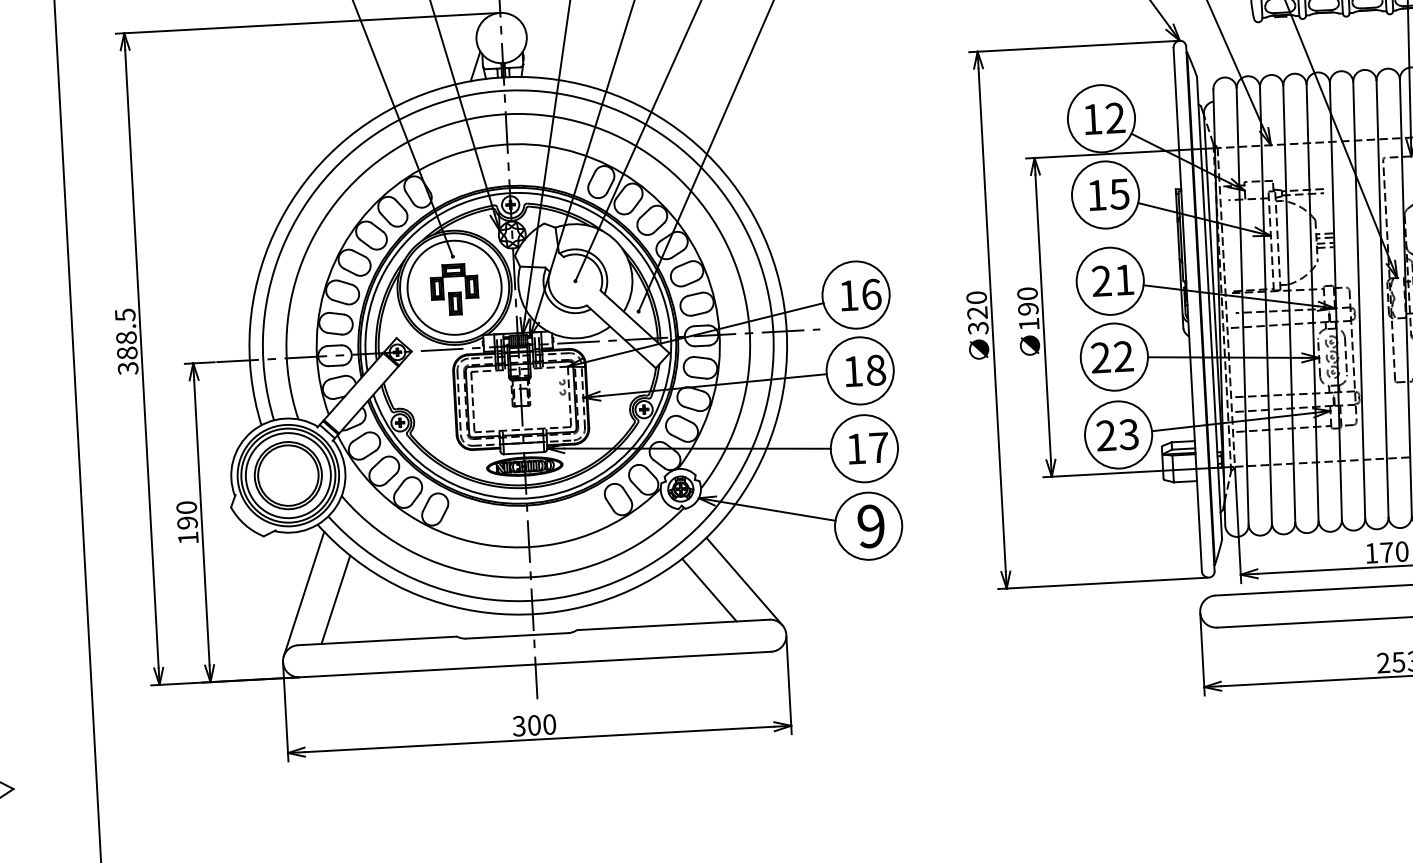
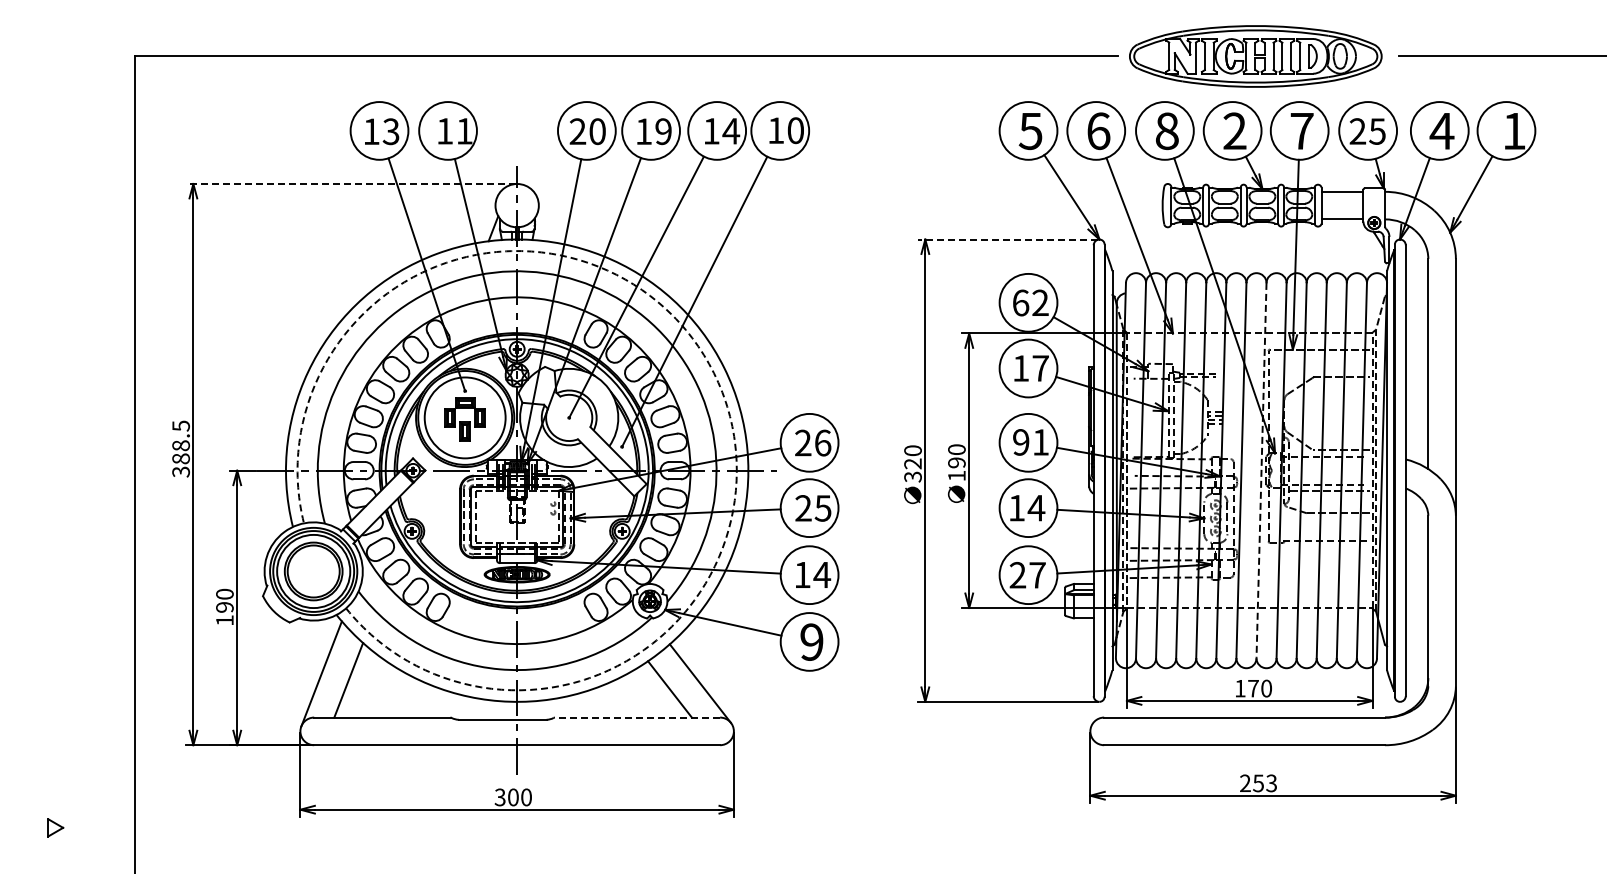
line: (306, 22) -> (350, 183), solid -> dashed
line: (1074, 46) -> (1008, 239), solid -> dashed
text: (1093, 118) -> (1021, 302), 12 -> 62
text: (1119, 194) -> (1040, 368), 15 -> 17
arc: (740, 220) -> (713, 373), solid -> dashed
text: (1102, 281) -> (1021, 442), 21 -> 91
text: (848, 295) -> (803, 442), 16 -> 26
line: (1382, 298) -> (1261, 470), solid -> dashed
text: (1111, 356) -> (1026, 507), 22 -> 14
text: (864, 371) -> (813, 508), 18 -> 25
text: (1129, 434) -> (1037, 575), 23 -> 27
text: (879, 447) -> (822, 574), 17 -> 14
line: (673, 624) -> (637, 717), solid -> dashed

